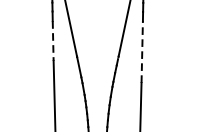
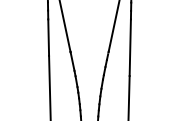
line: (52, 41) -> (48, 38), dashed -> solid
line: (142, 51) -> (130, 47), dashed -> solid

